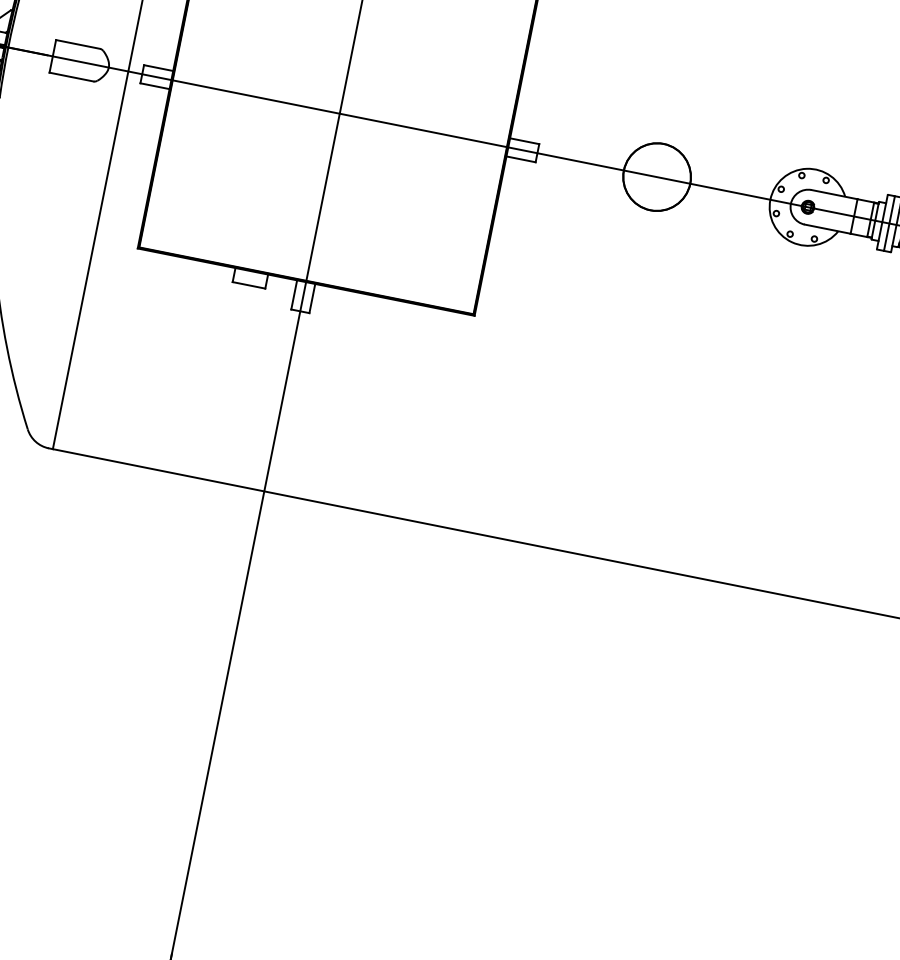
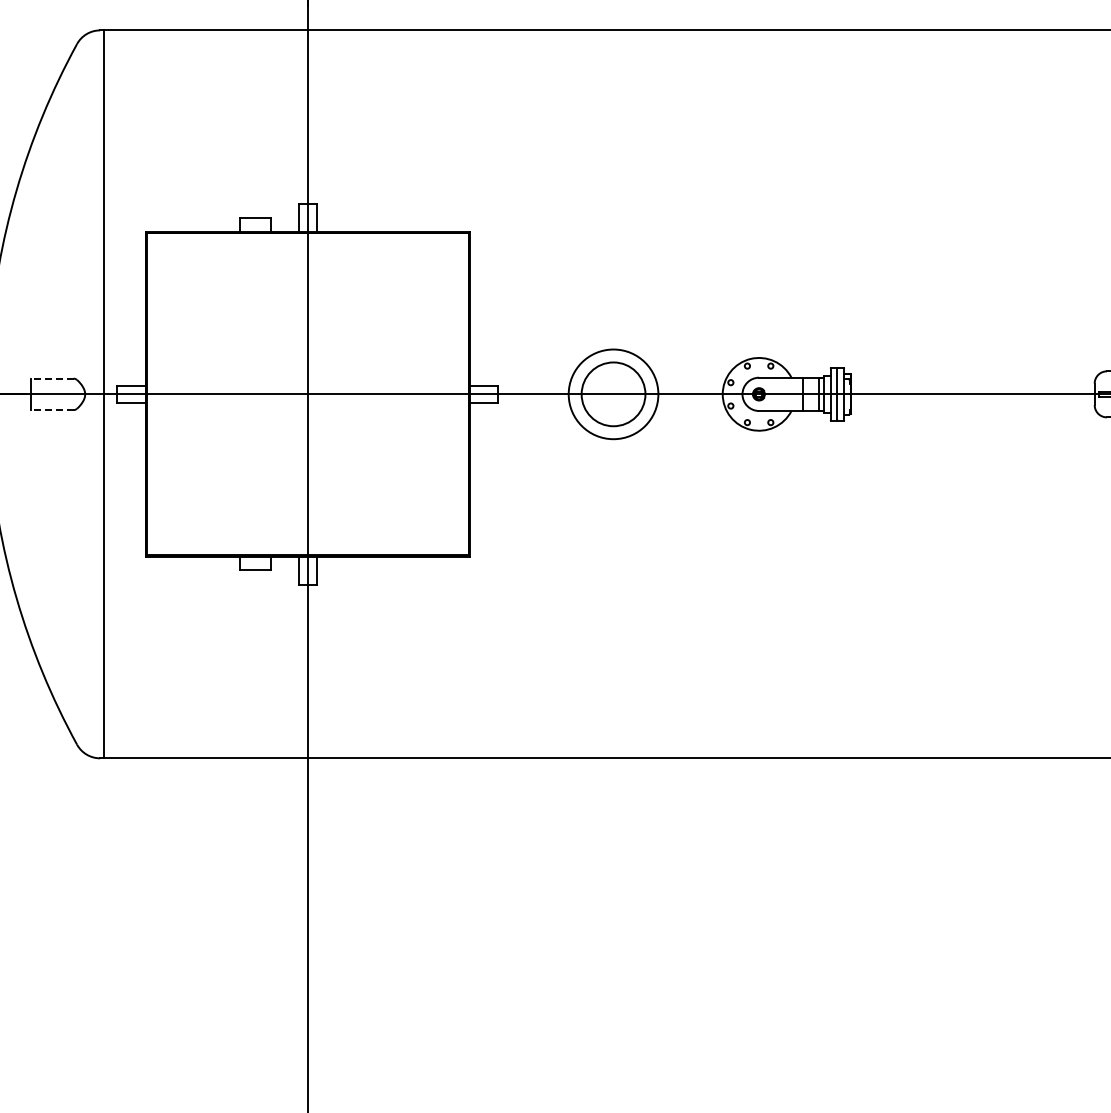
line: (77, 44) -> (51, 378), solid -> dashed
line: (70, 77) -> (51, 410), solid -> dashed
circle: (657, 177) -> (613, 394), size x1.4

